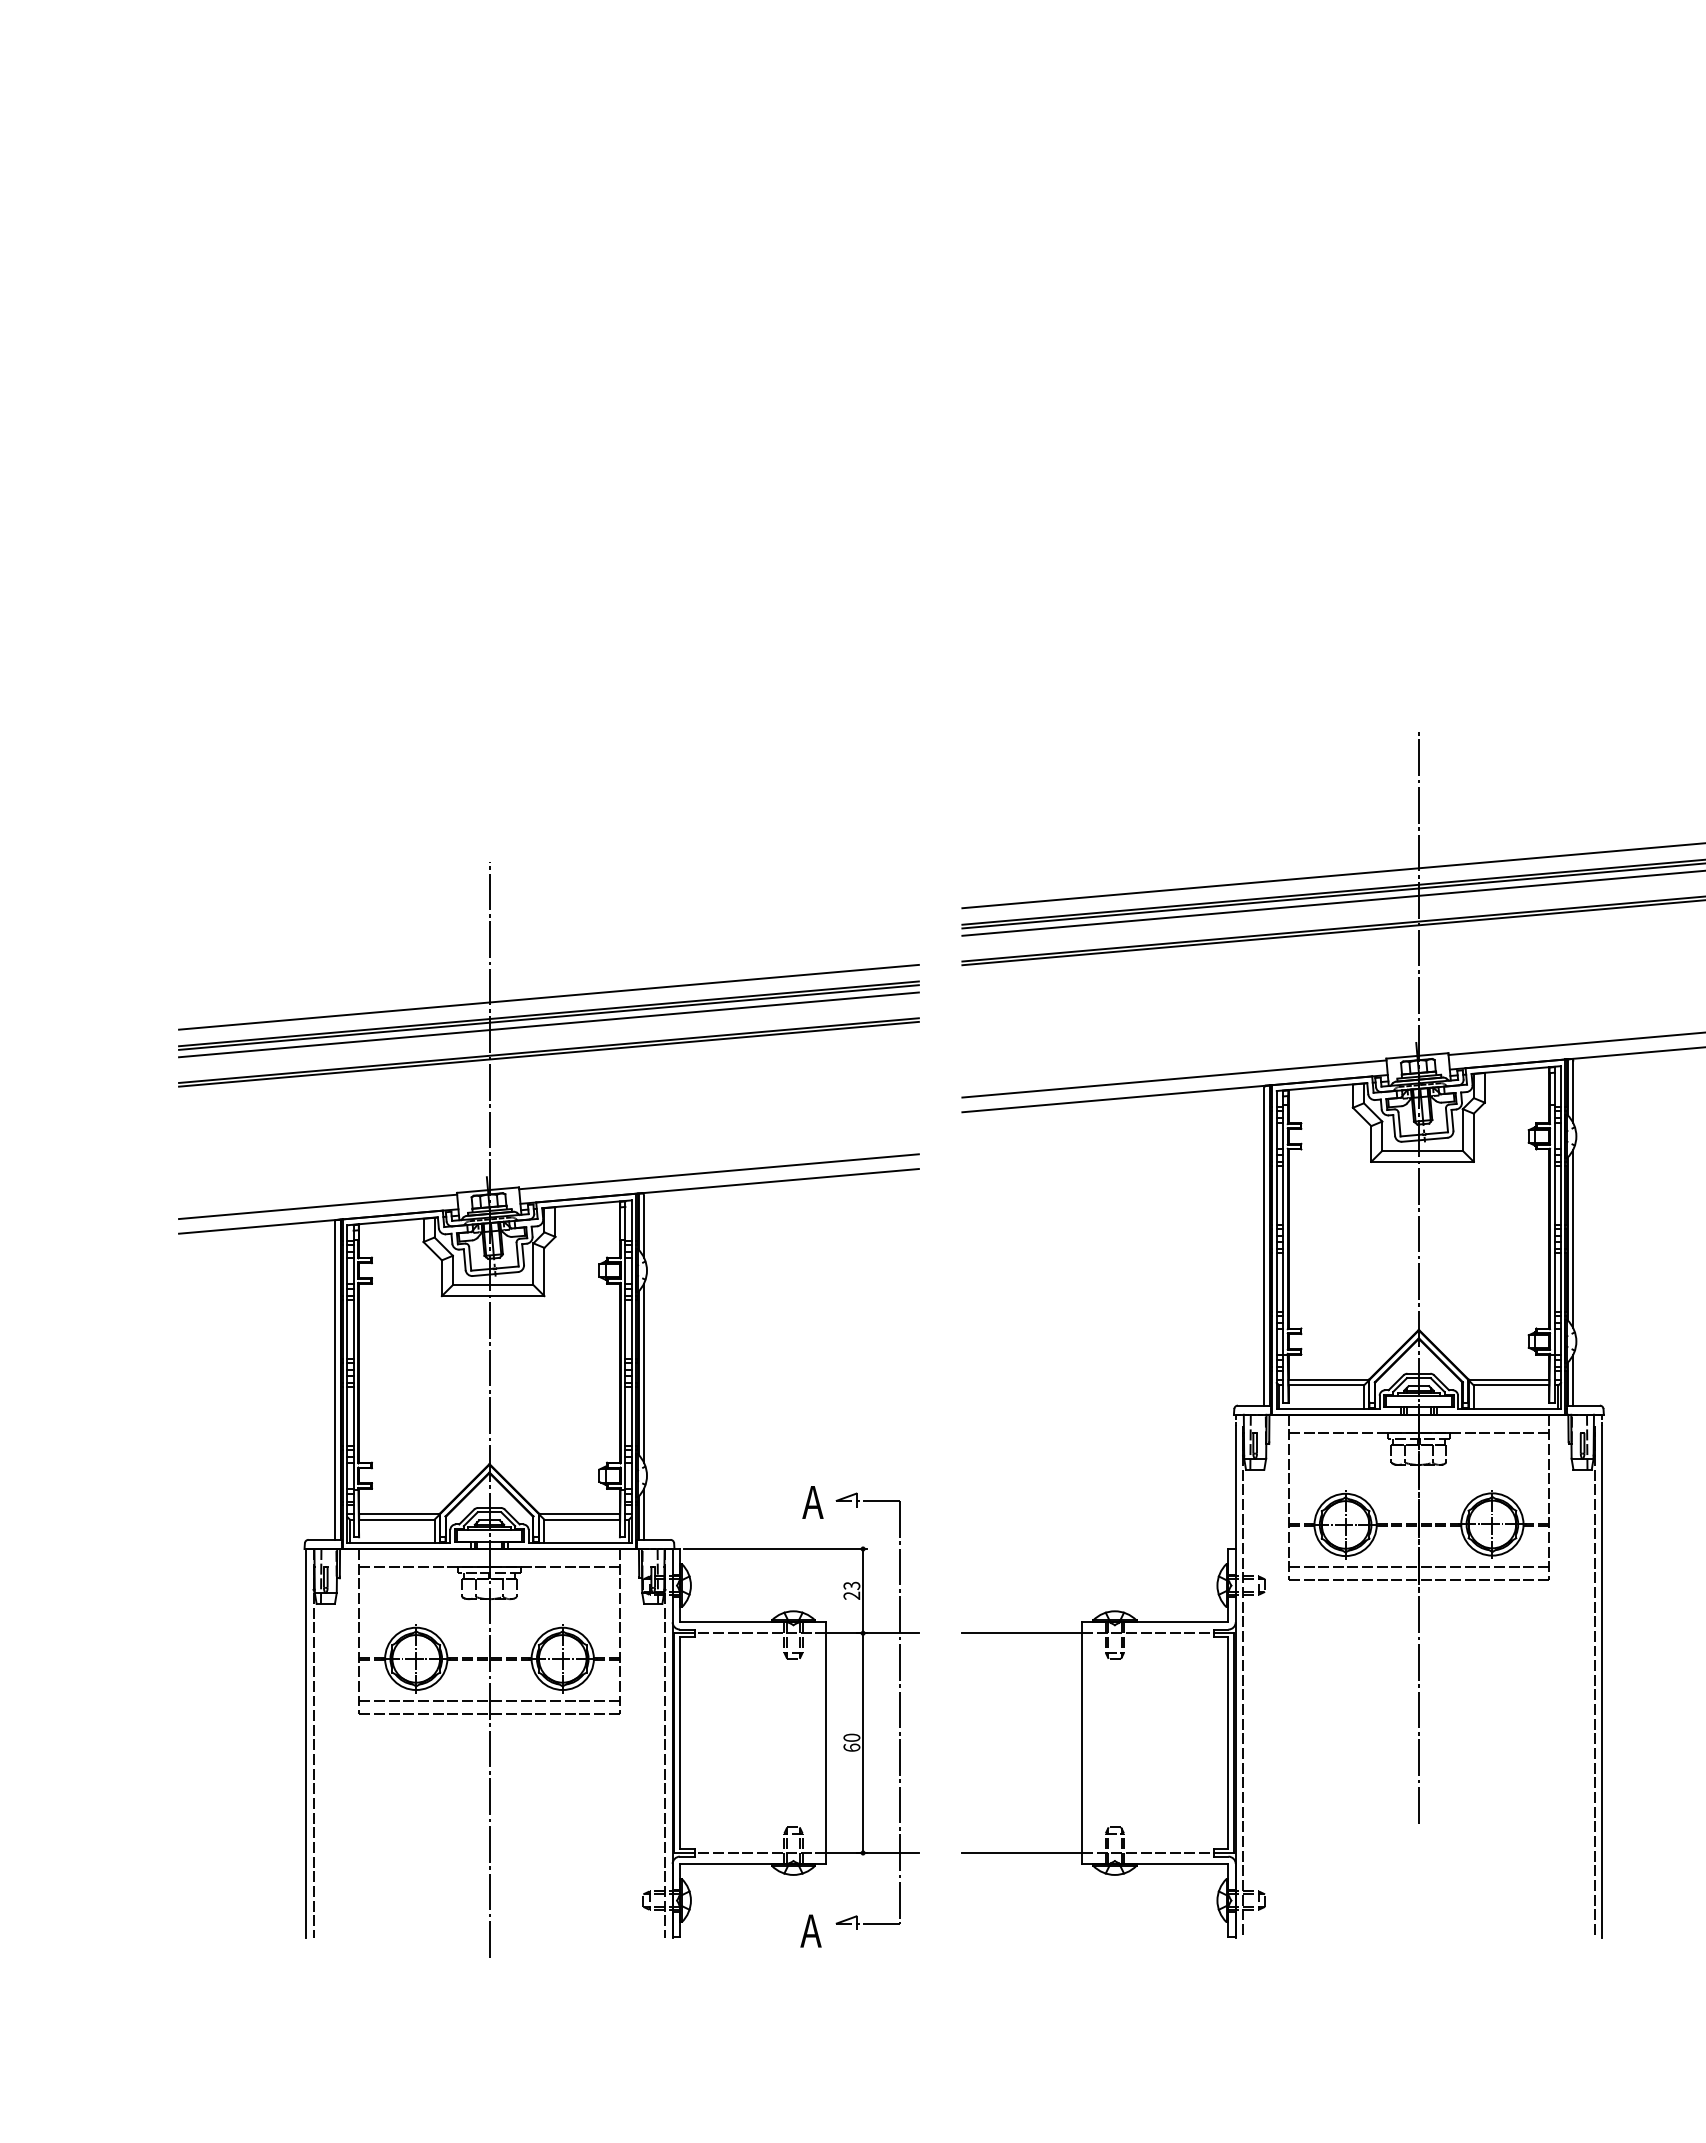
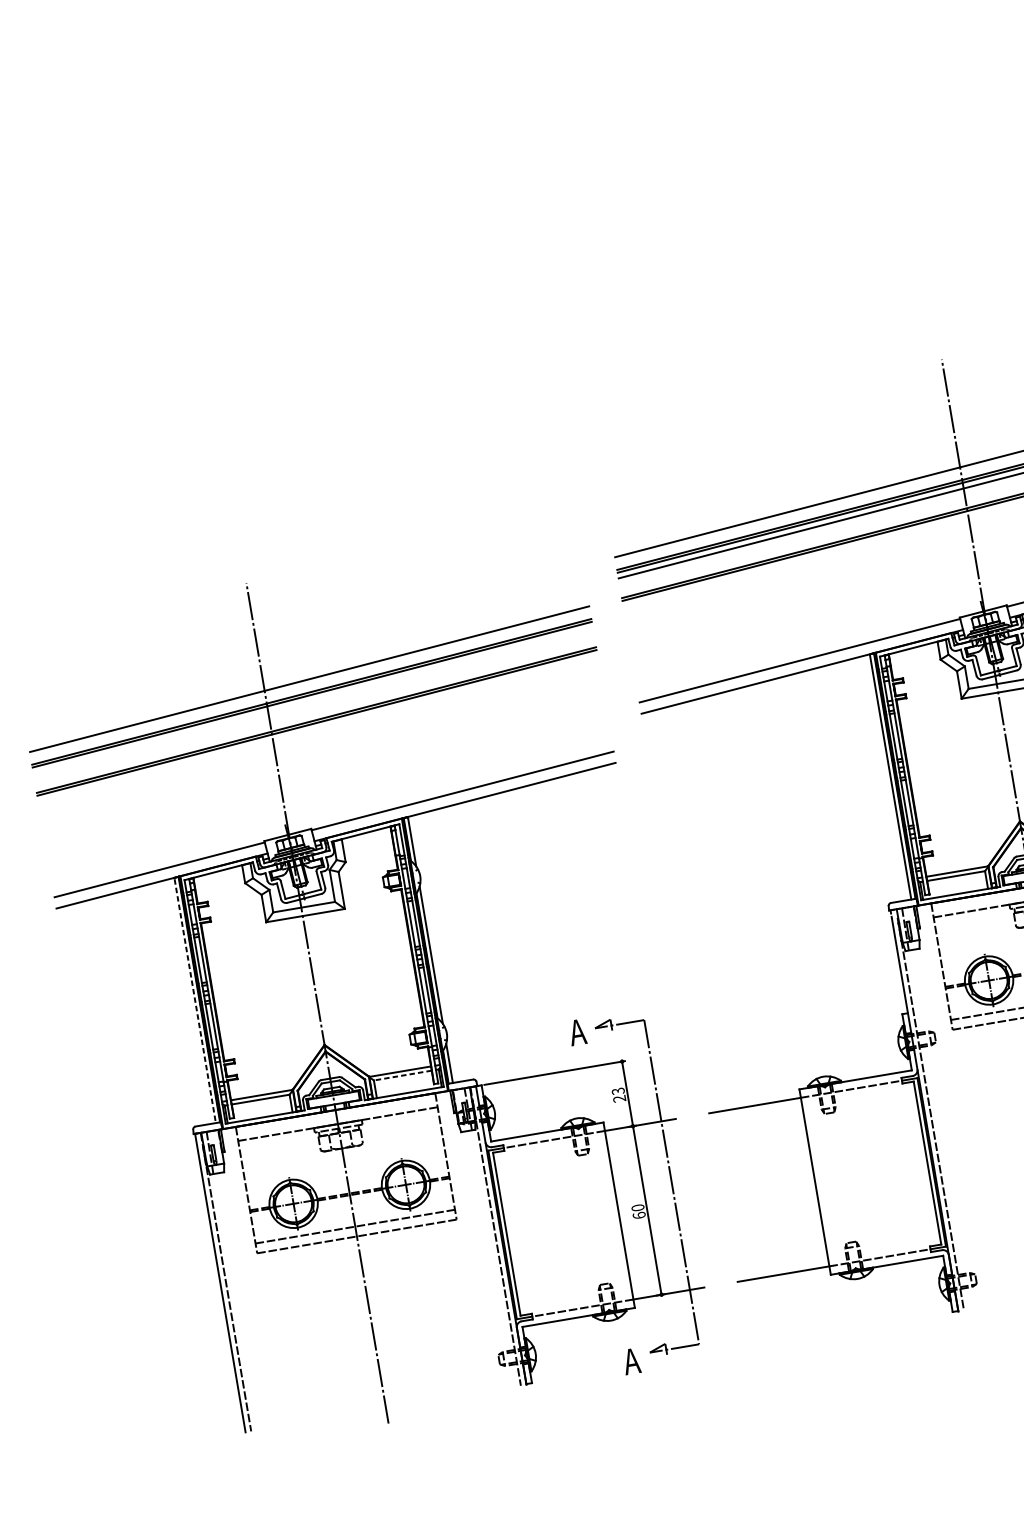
line: (548, 1024) -> (312, 700), removed
line: (335, 1380) -> (195, 1000), solid -> dashed
line: (582, 1519) -> (403, 1075), solid -> dashed

